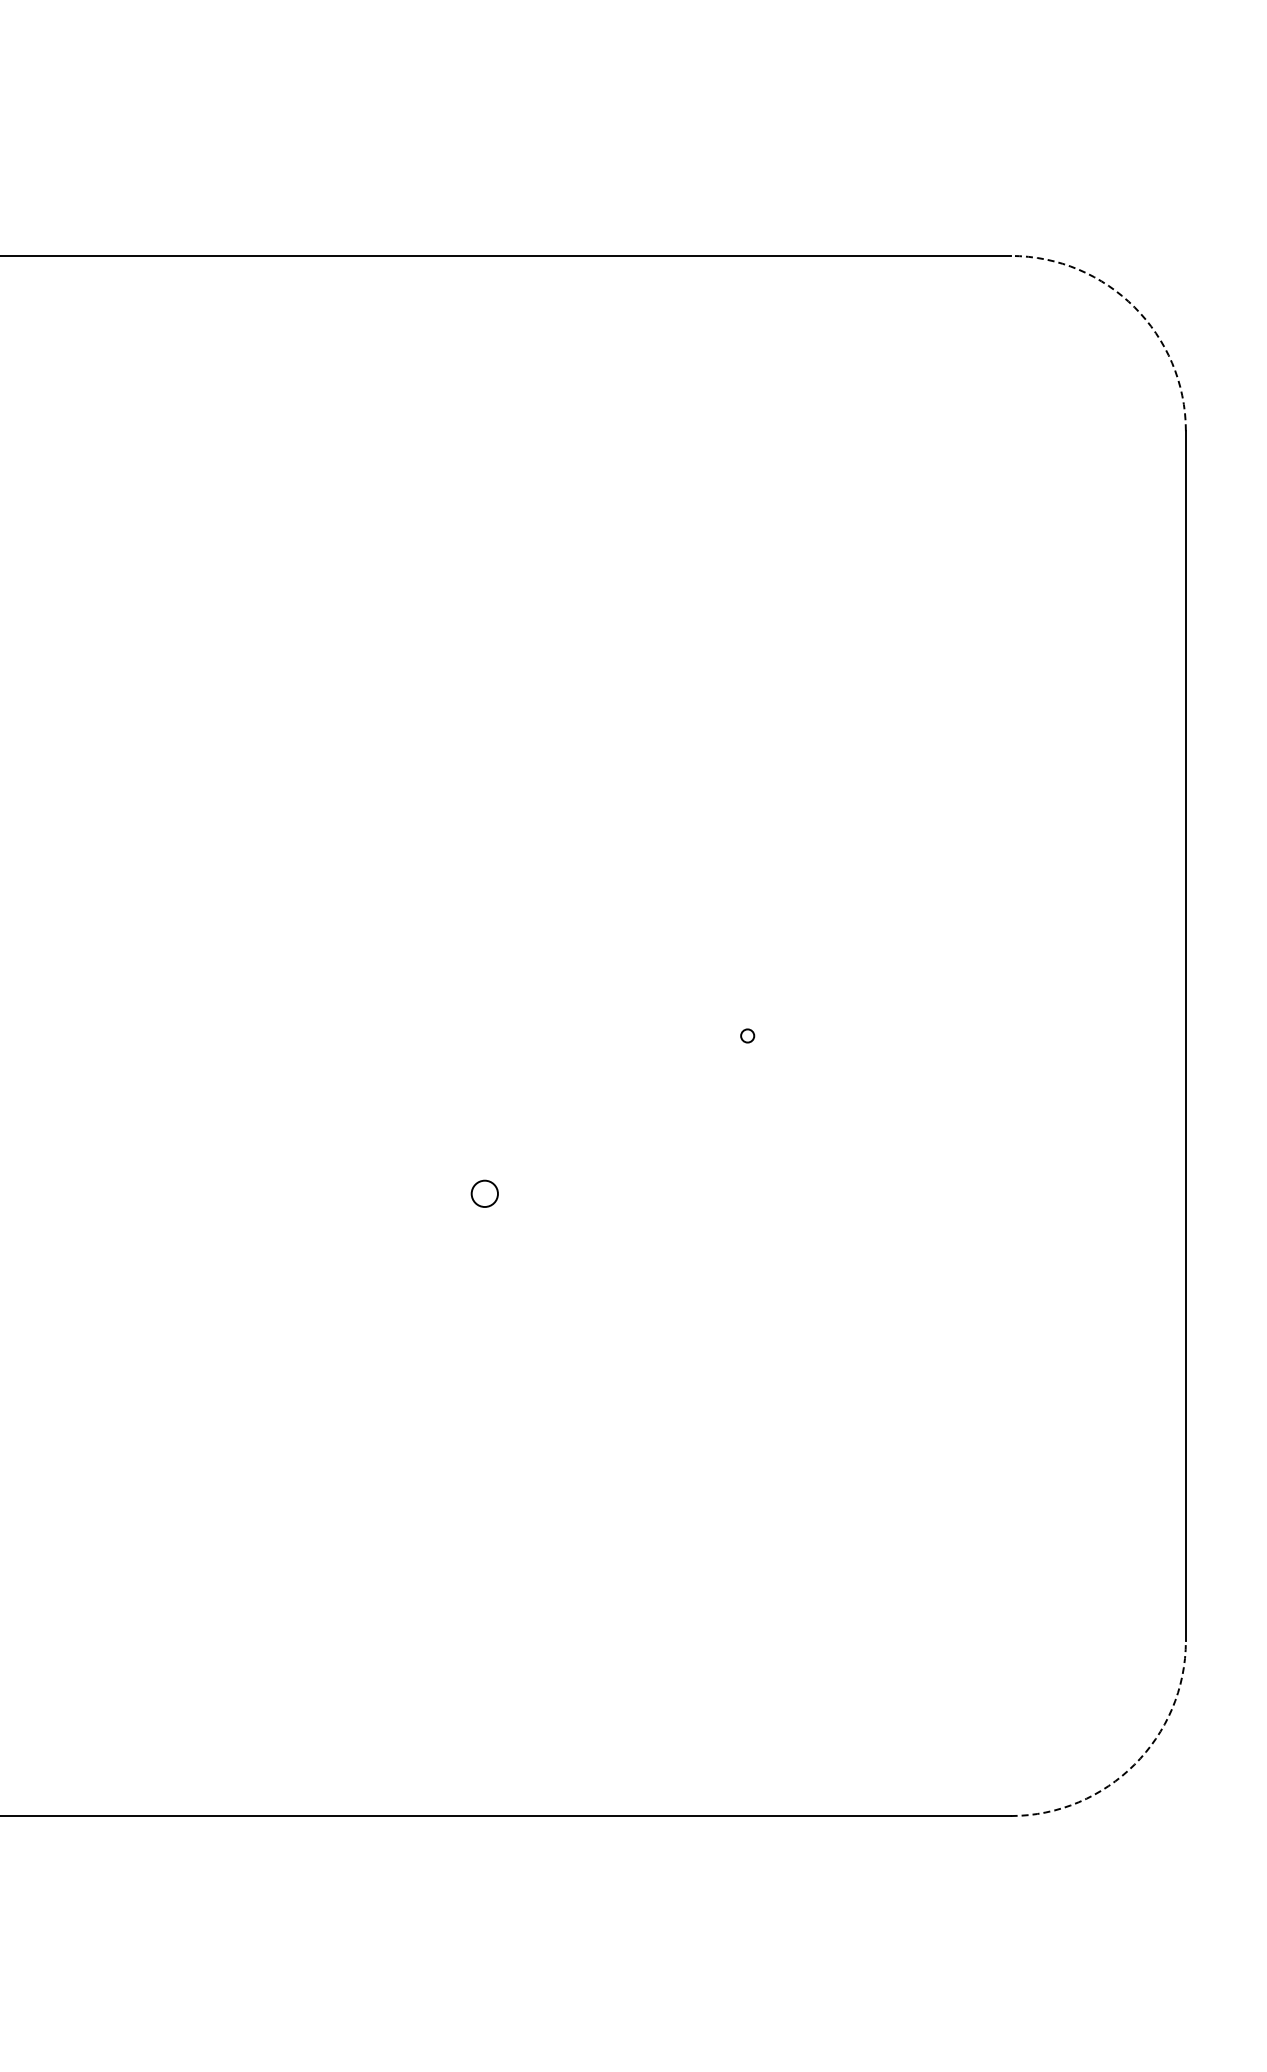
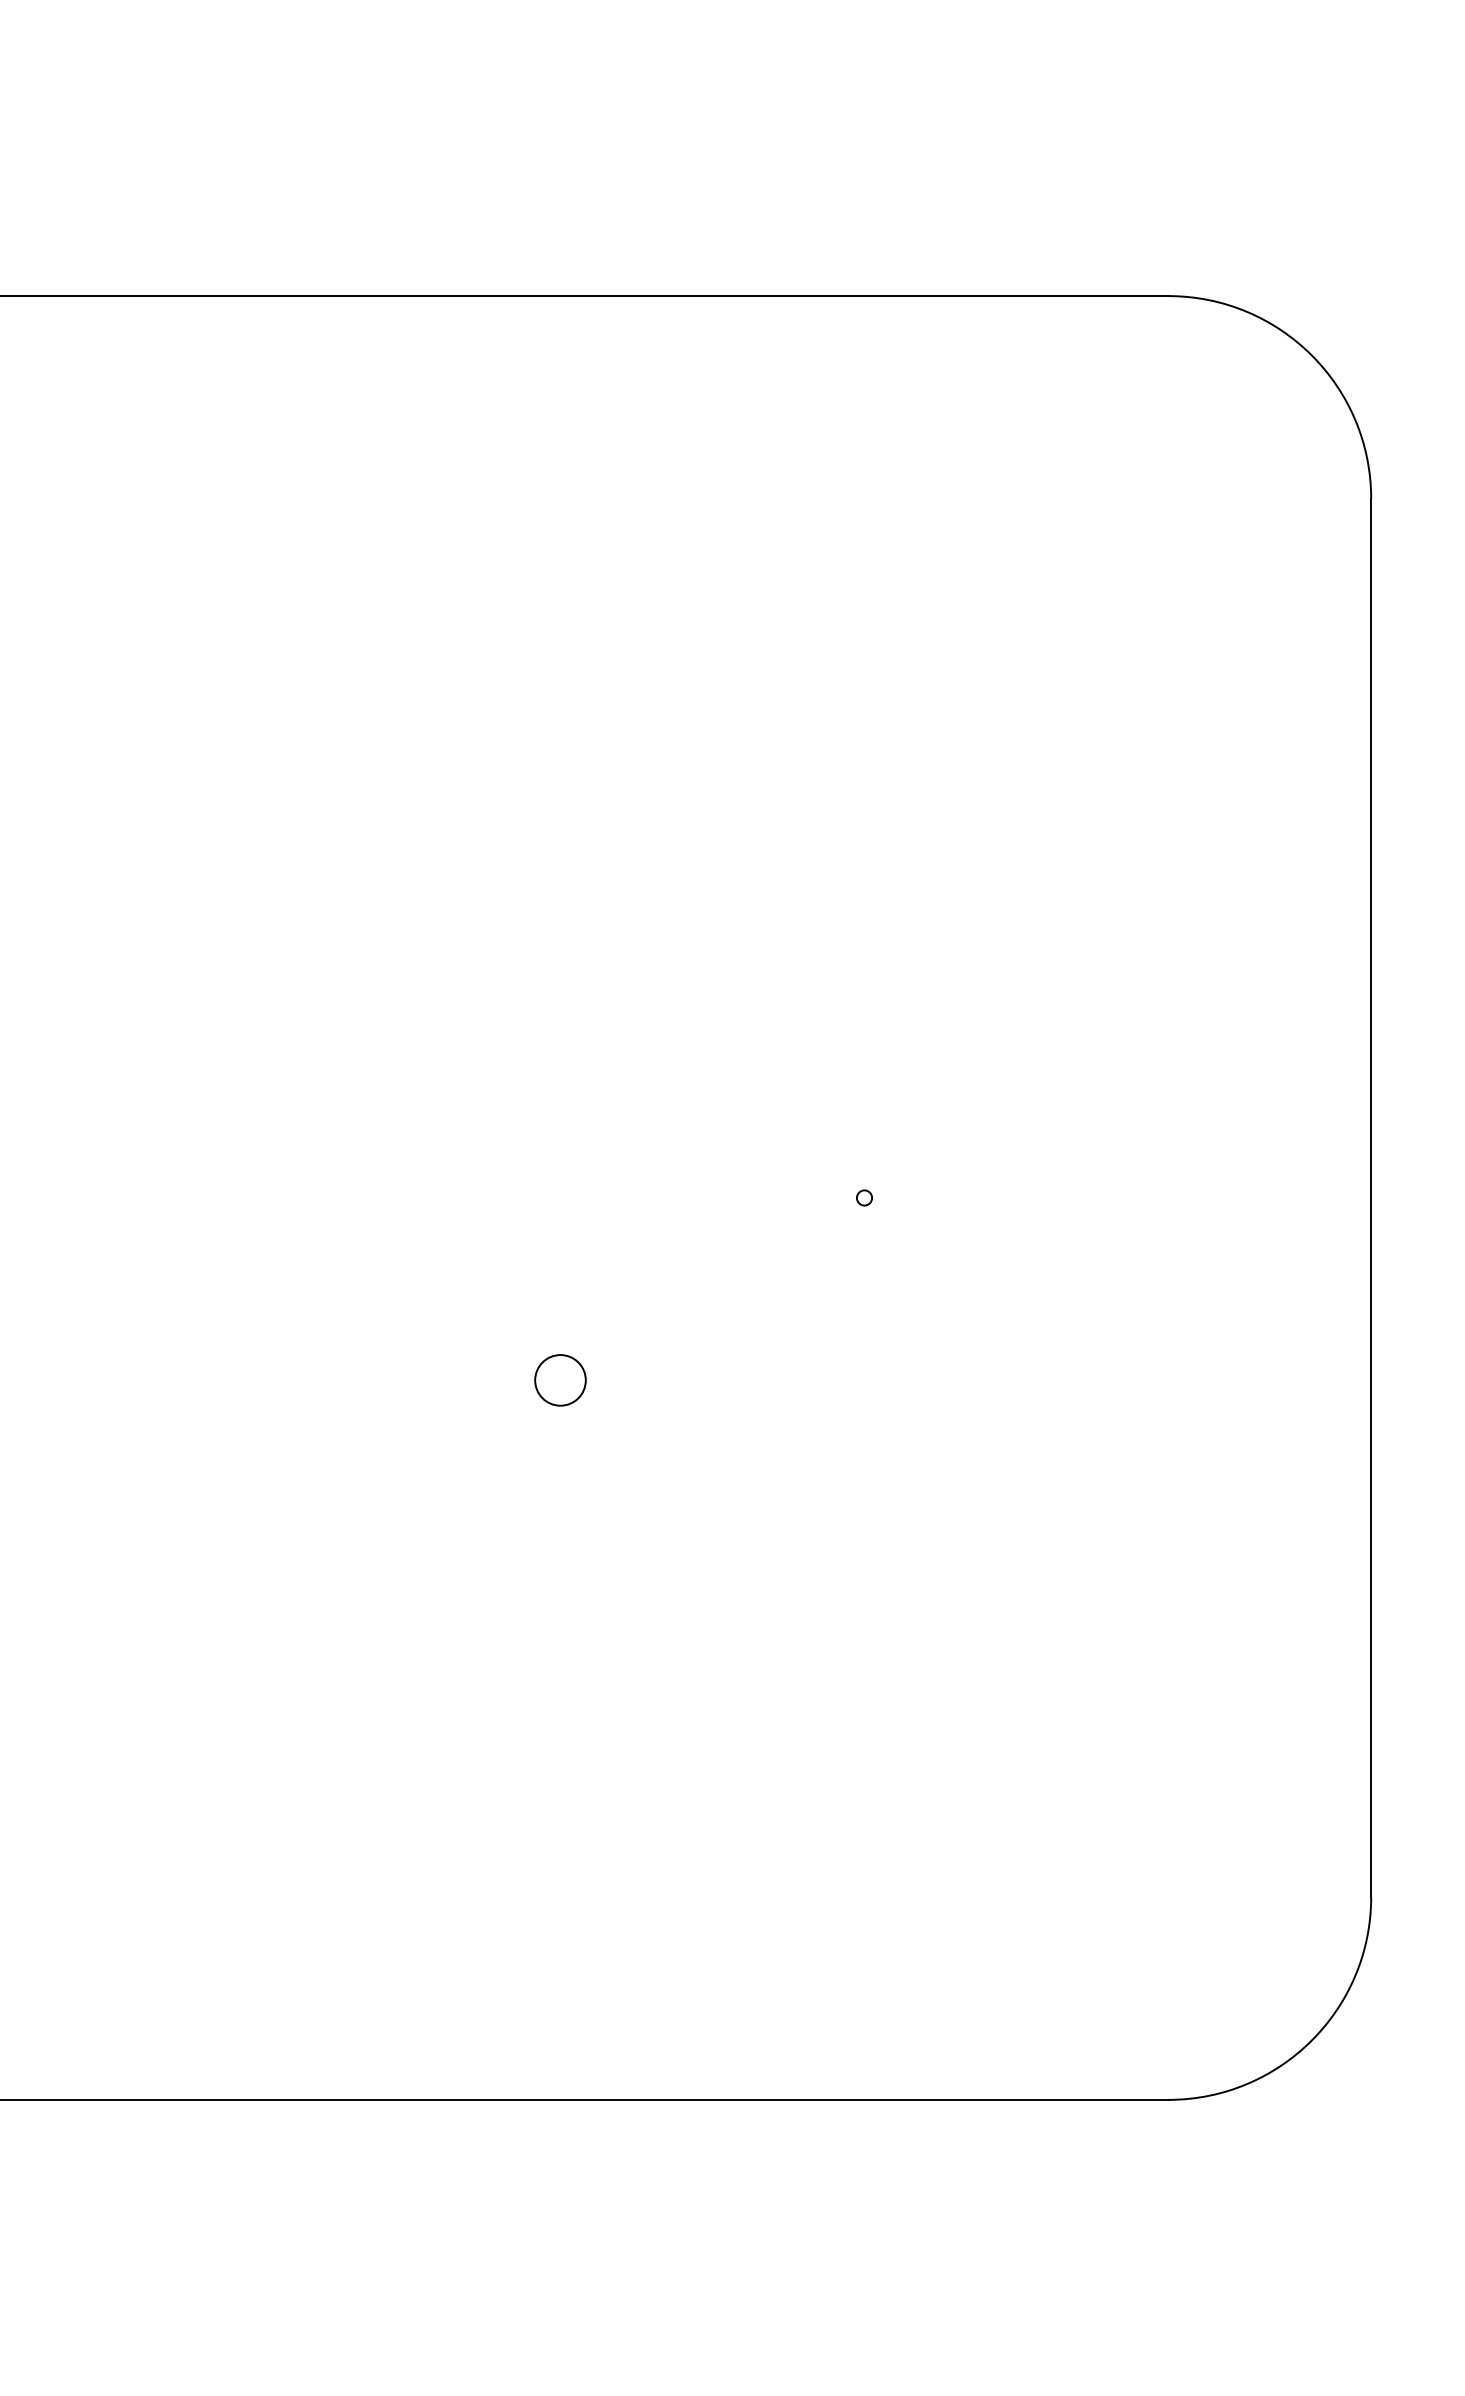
arc: (1134, 307) -> (1311, 355), dashed -> solid
circle: (484, 1193) -> (560, 1380), size x1.67
arc: (1134, 1764) -> (1311, 2040), dashed -> solid

